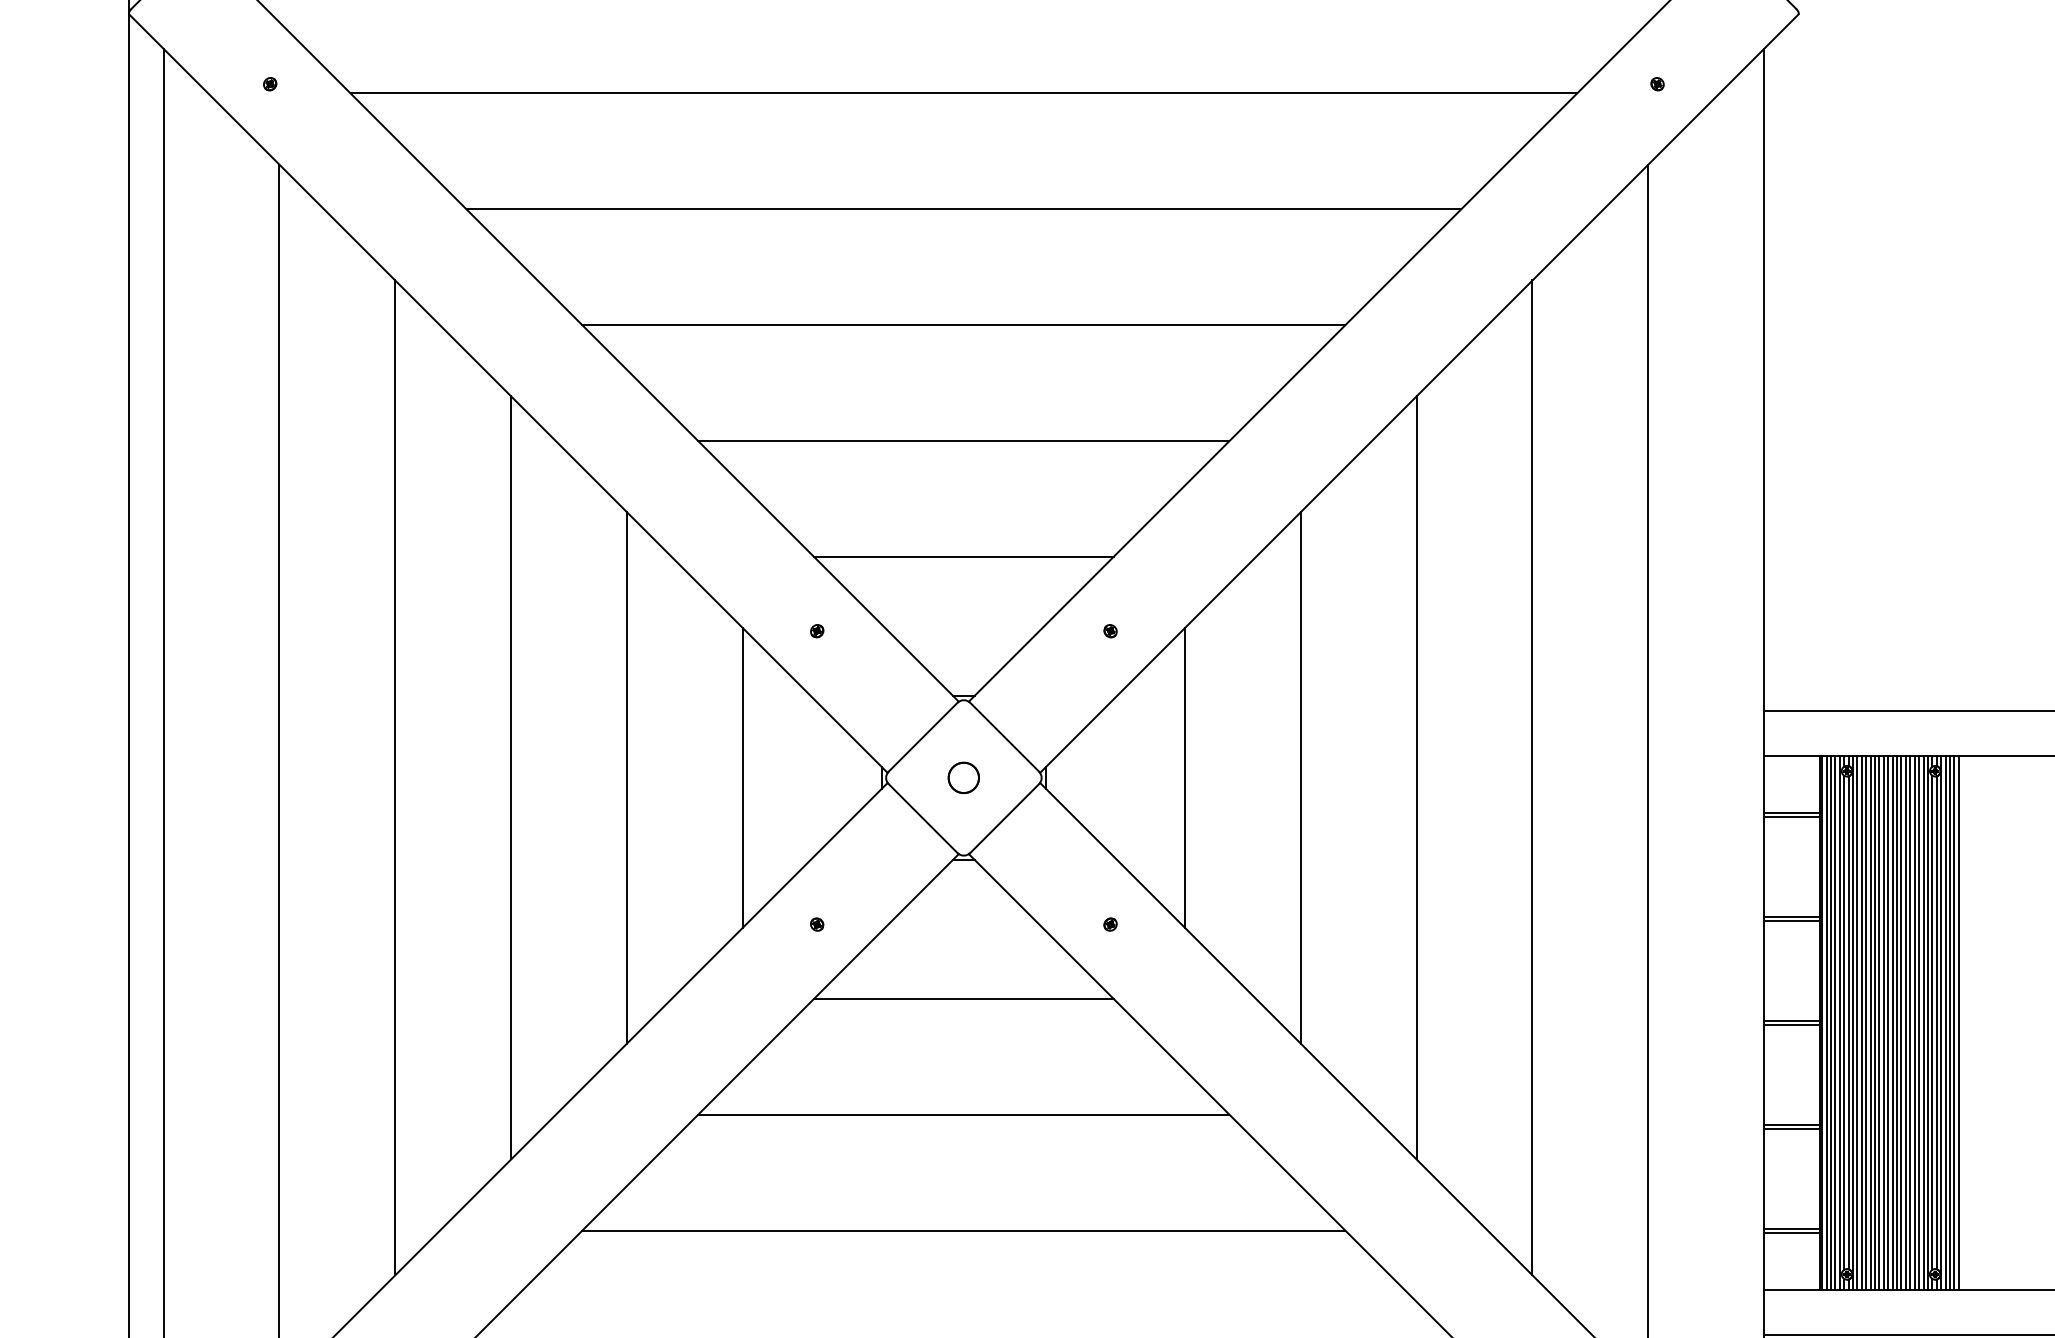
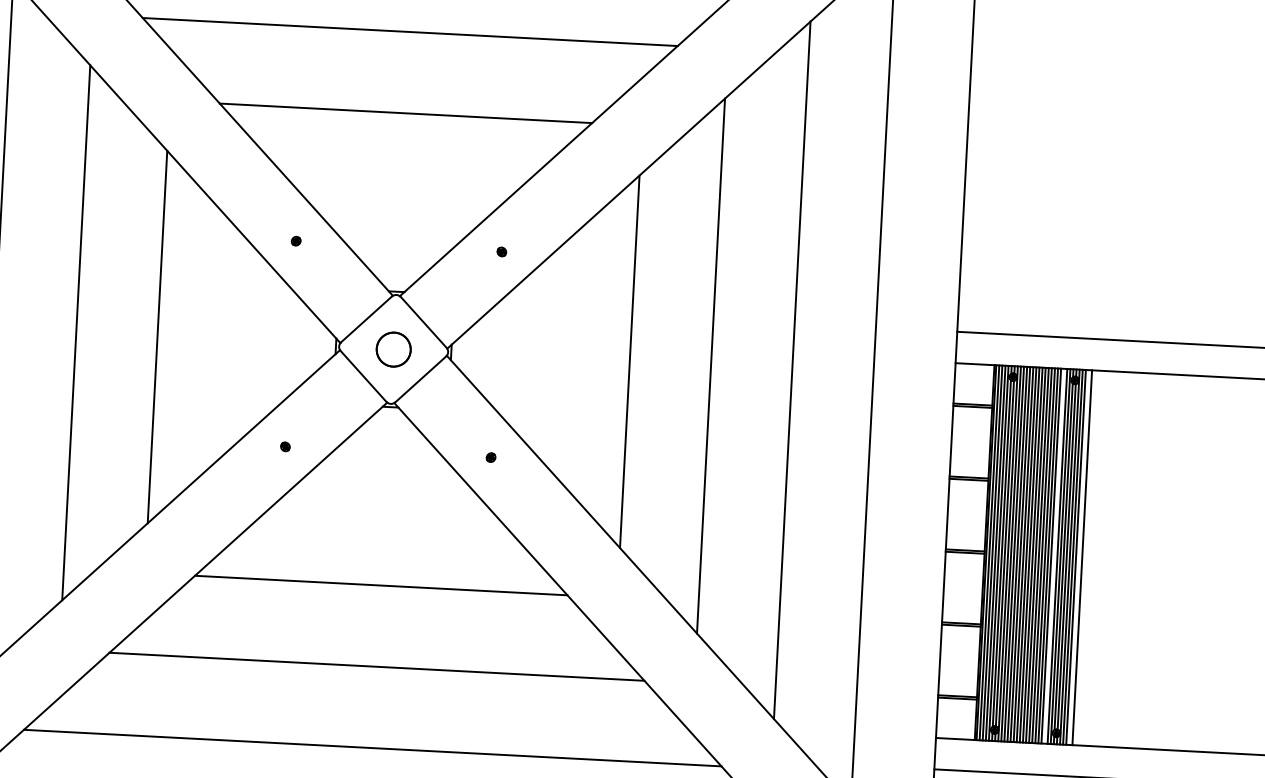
line: (963, 557) -> (401, 194), removed
line: (743, 777) -> (239, 341), removed
circle: (963, 777) -> (393, 349), size x1.6
line: (1184, 777) -> (548, 357), removed
line: (963, 998) -> (385, 504), removed
line: (1919, 1022) -> (1054, 556), removed
line: (1954, 1022) -> (1079, 557), removed

